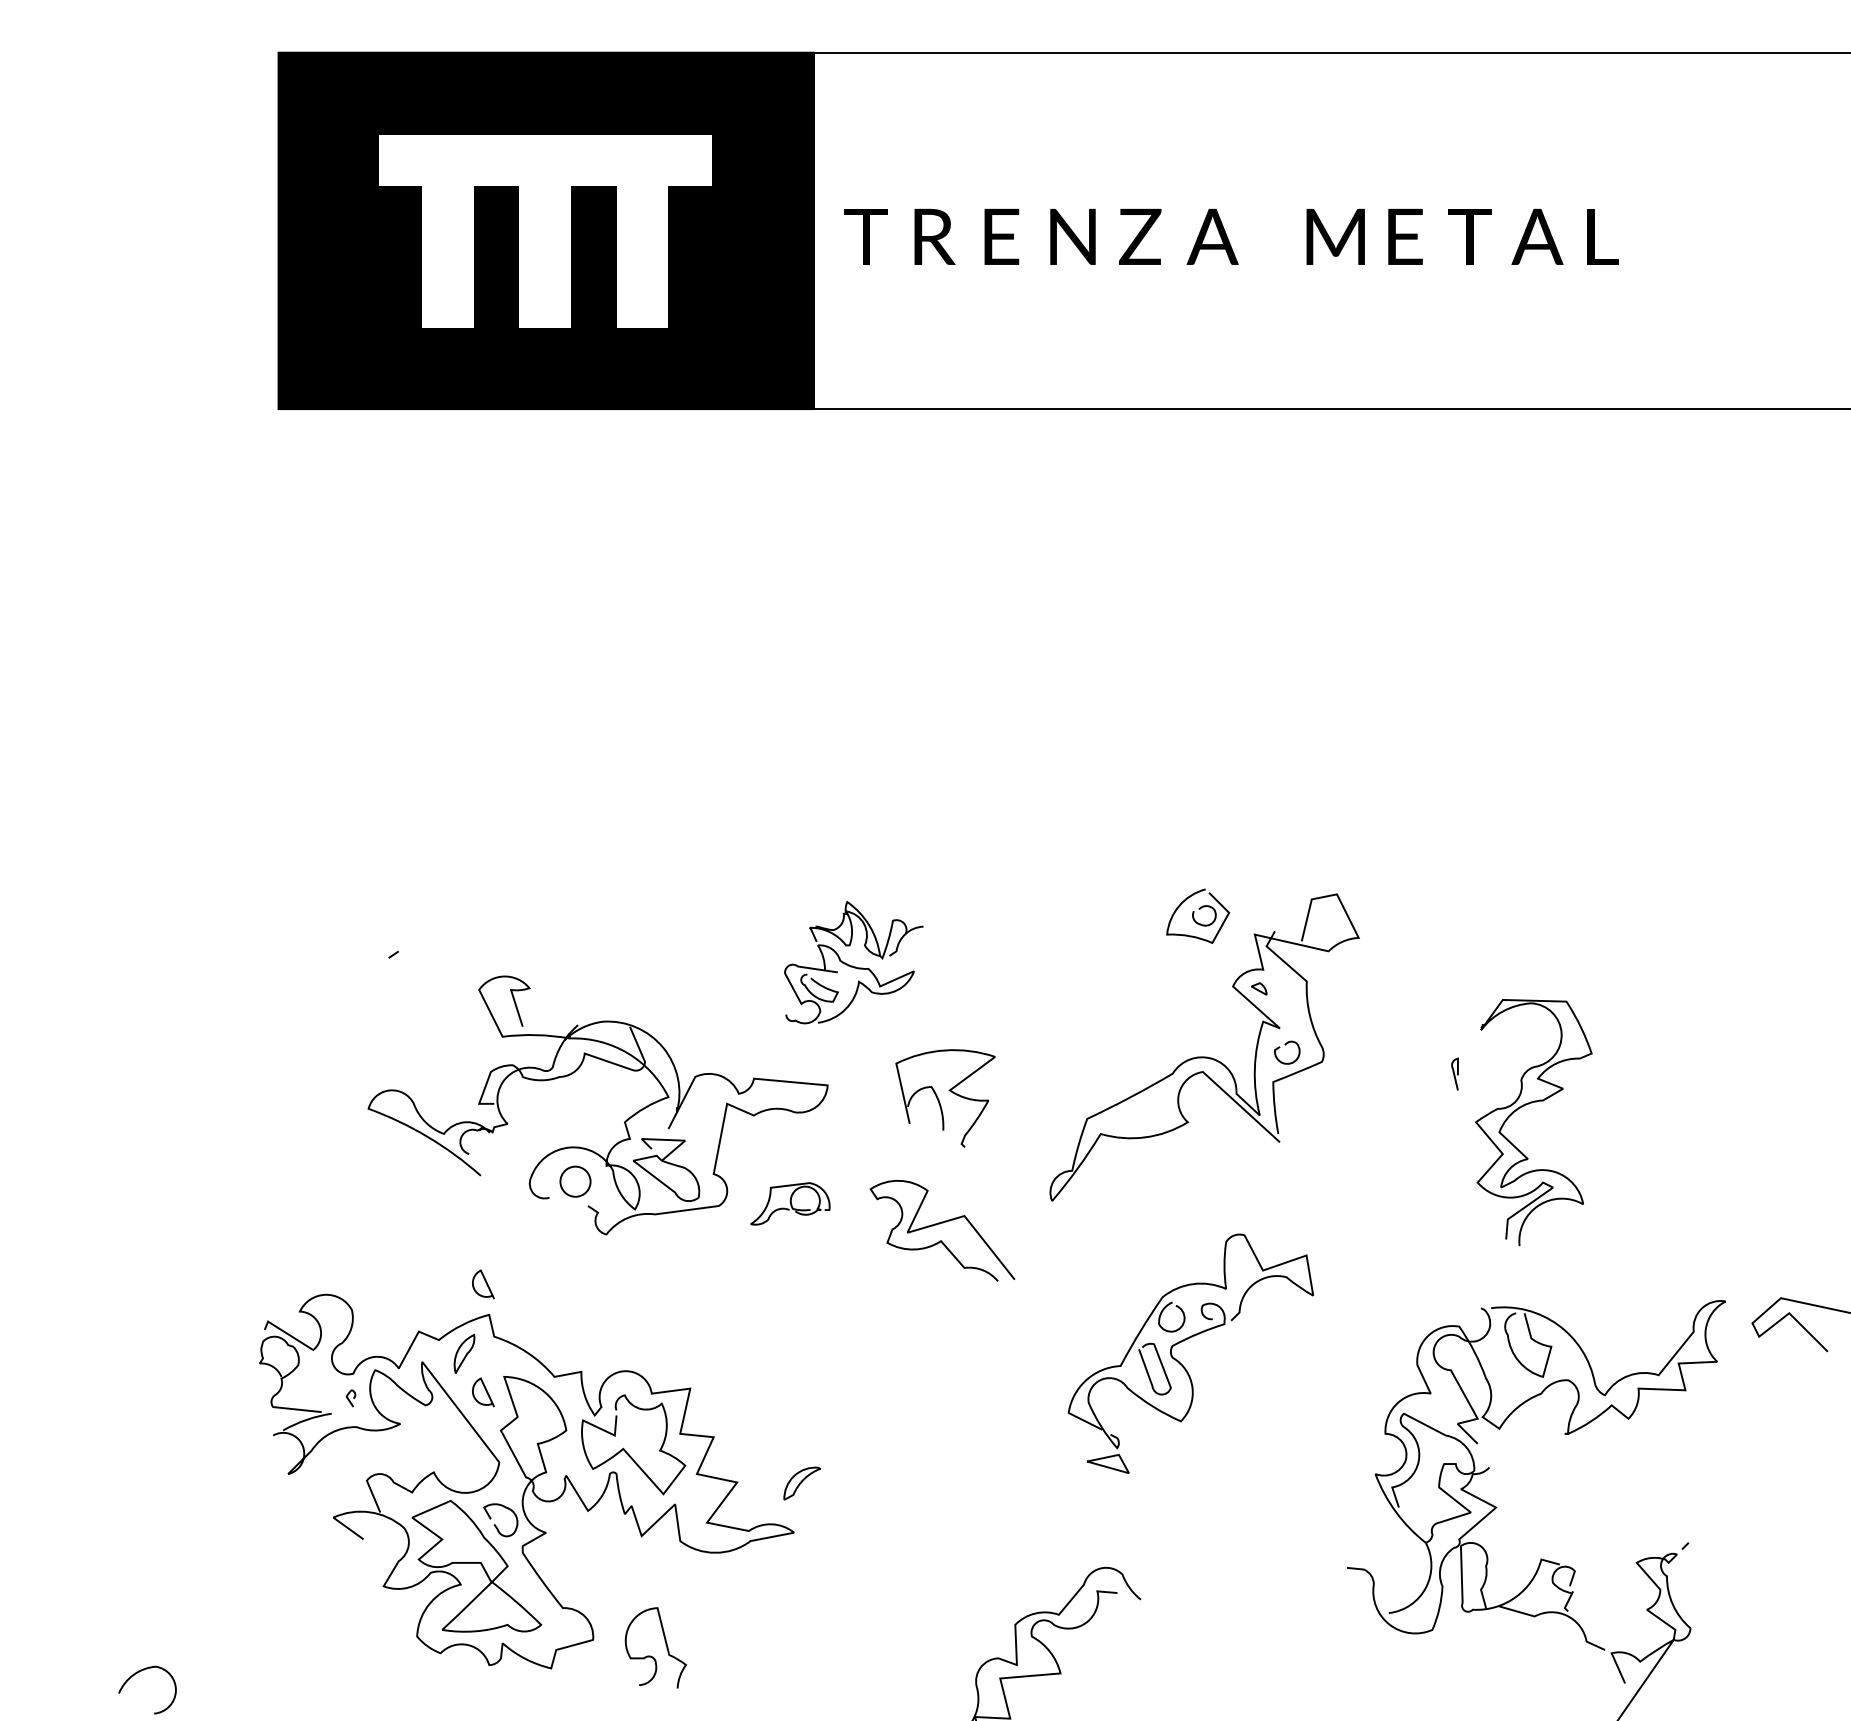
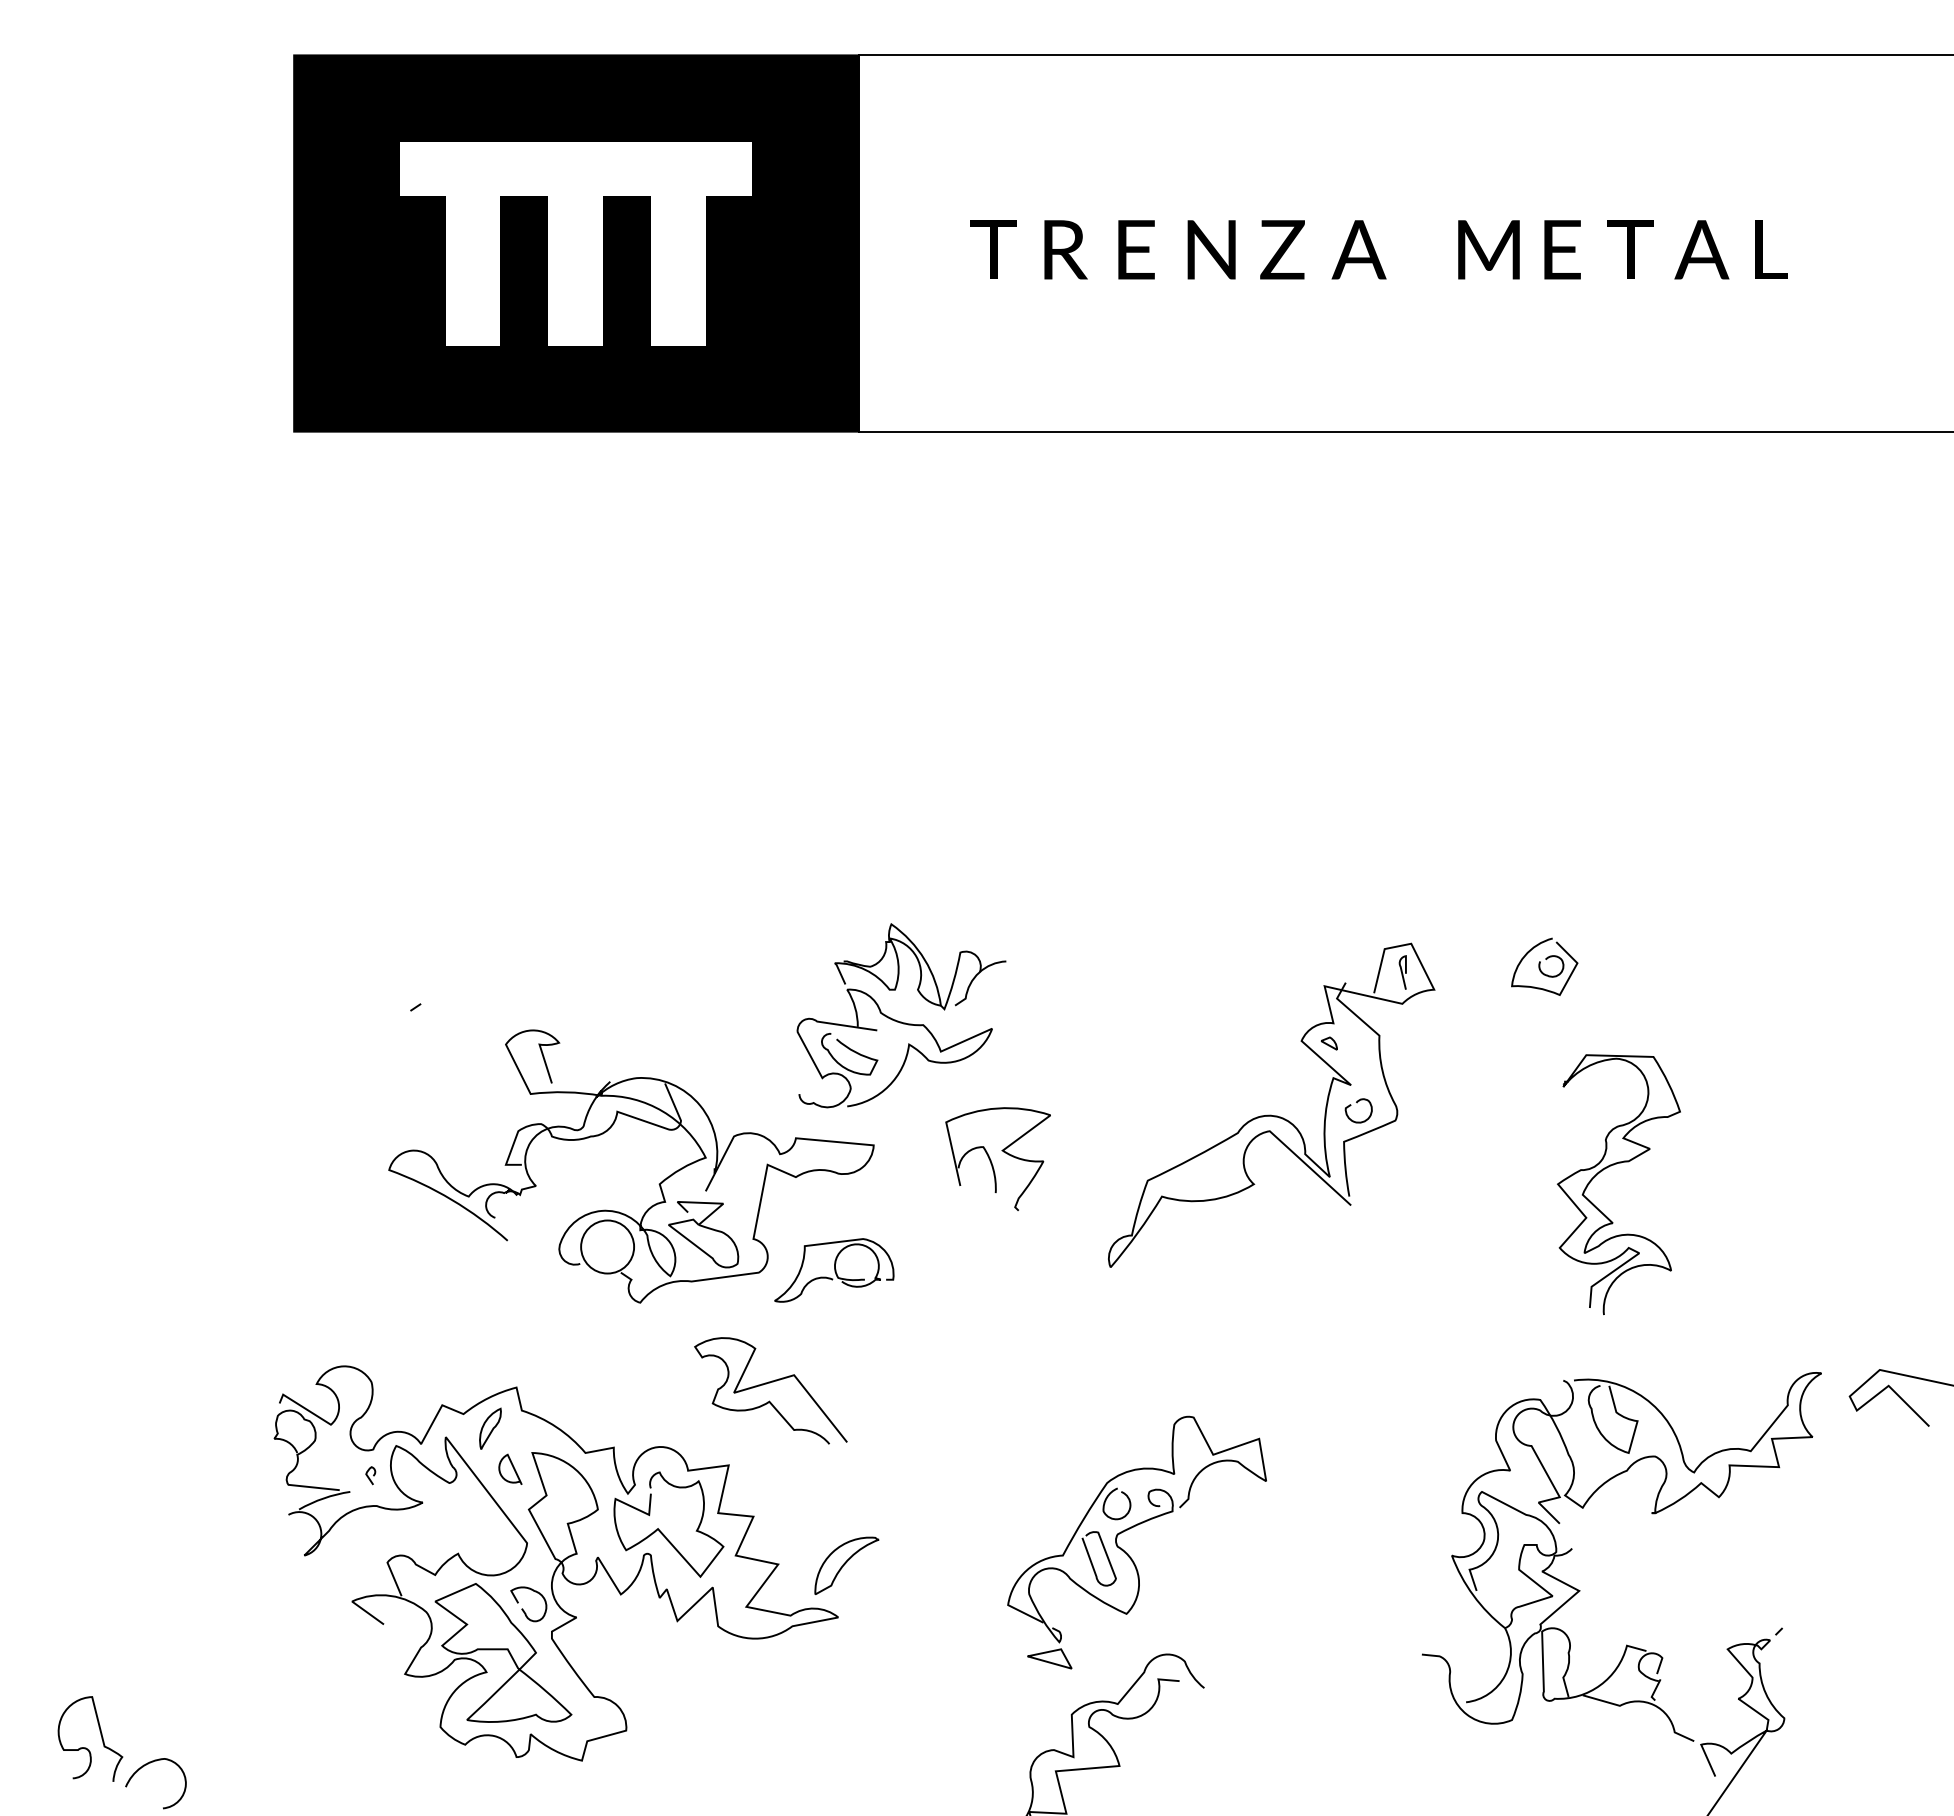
text: (1231, 236) -> (1378, 249), moved
part: (1197, 915) -> (1544, 966), moved
part: (853, 962) -> (901, 1015), size x1.43
curve: (1454, 1074) -> (1402, 972), moved
circle: (575, 1181) -> (607, 1246), size x1.67
part: (790, 1203) -> (834, 1270), size x1.43
curve: (942, 1223) -> (770, 1383), moved
curve: (485, 1282) -> (512, 1353), removed
part: (1180, 1363) -> (1126, 1552), moved
part: (801, 1483) -> (846, 1565), size x1.67
curve: (652, 1655) -> (86, 1747), moved

